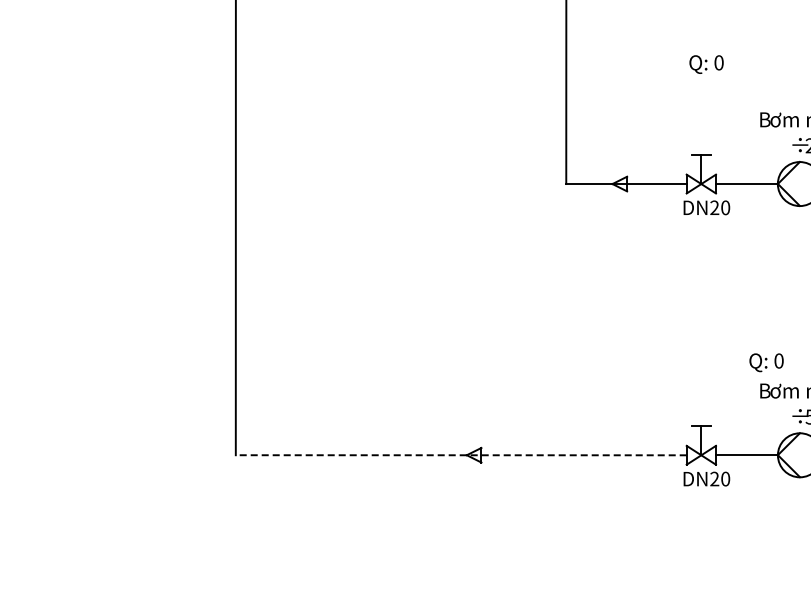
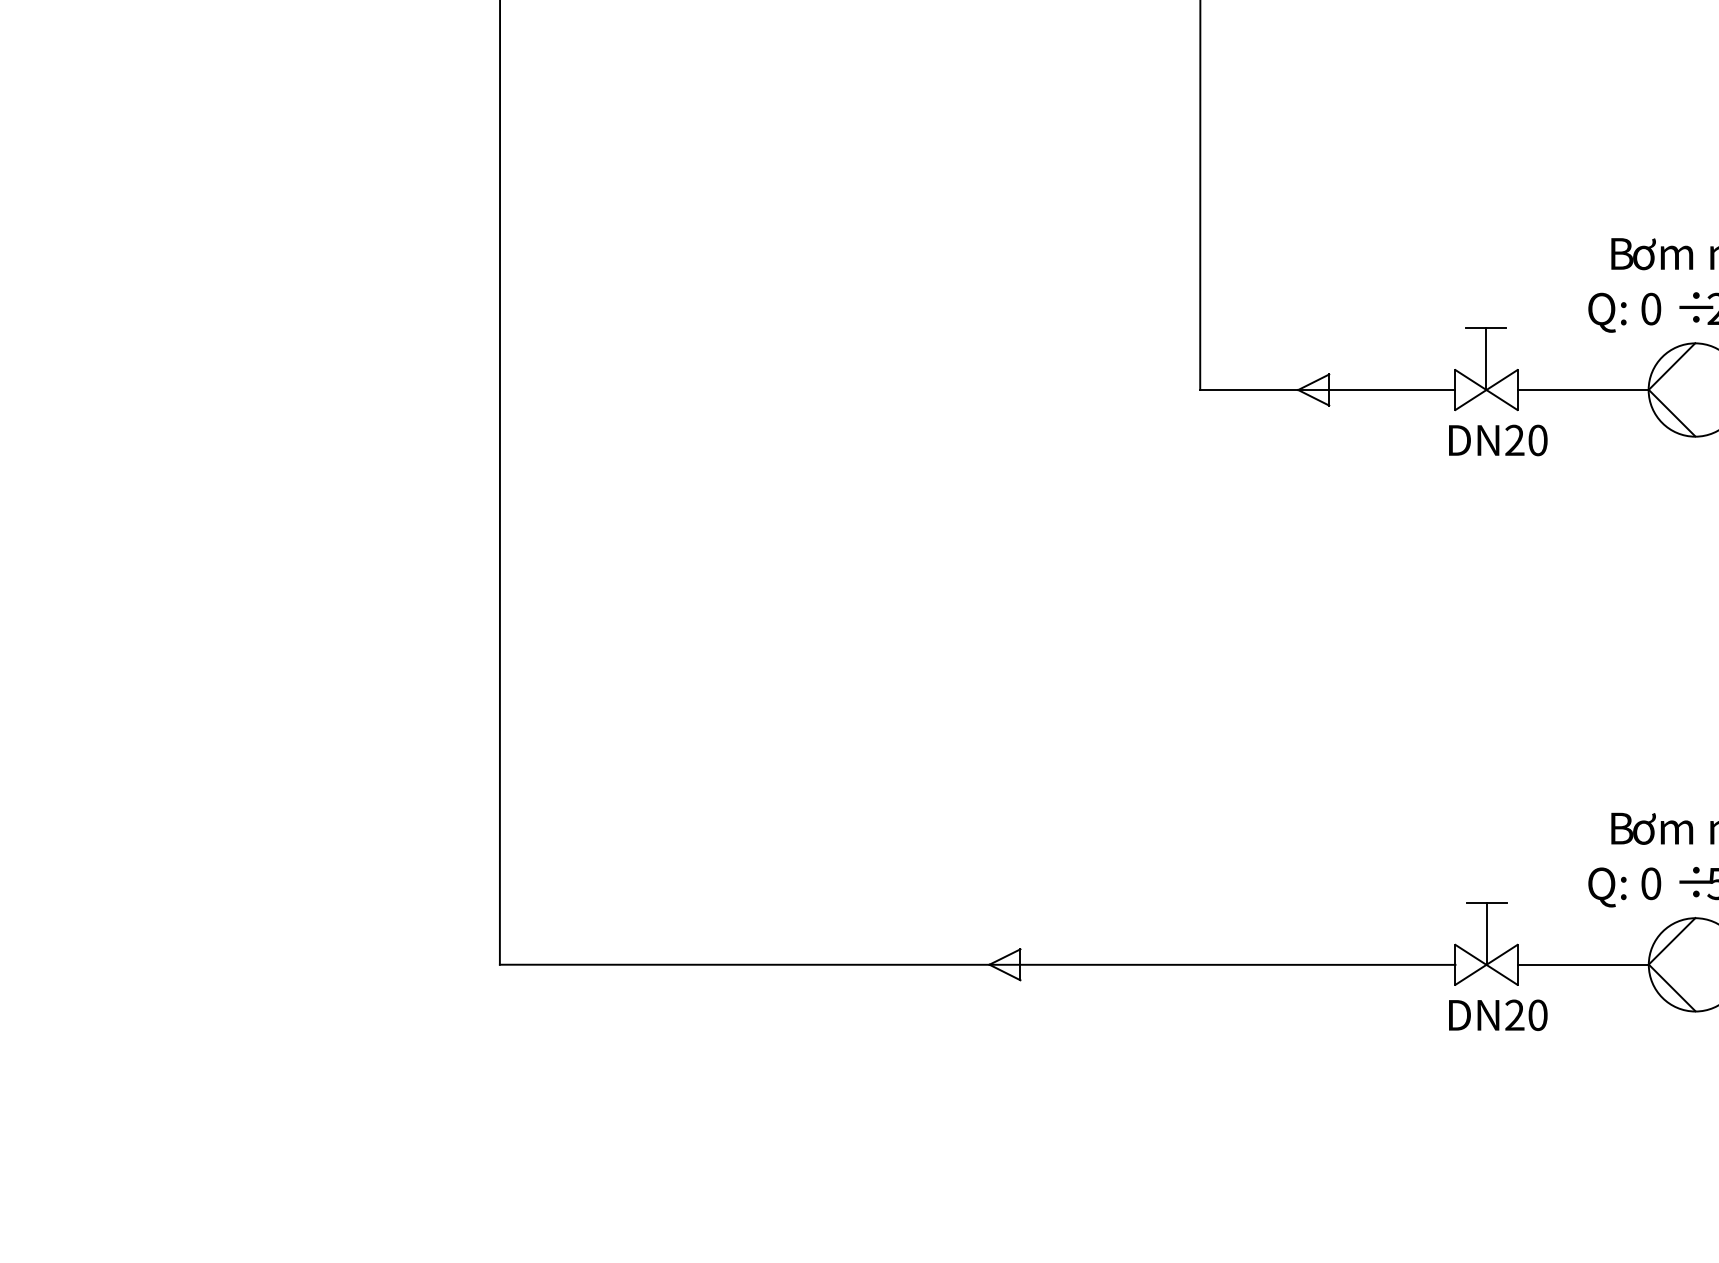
text: (706, 64) -> (1624, 312), moved
text: (766, 362) -> (1624, 886), moved
line: (460, 455) -> (976, 965), dashed -> solid

